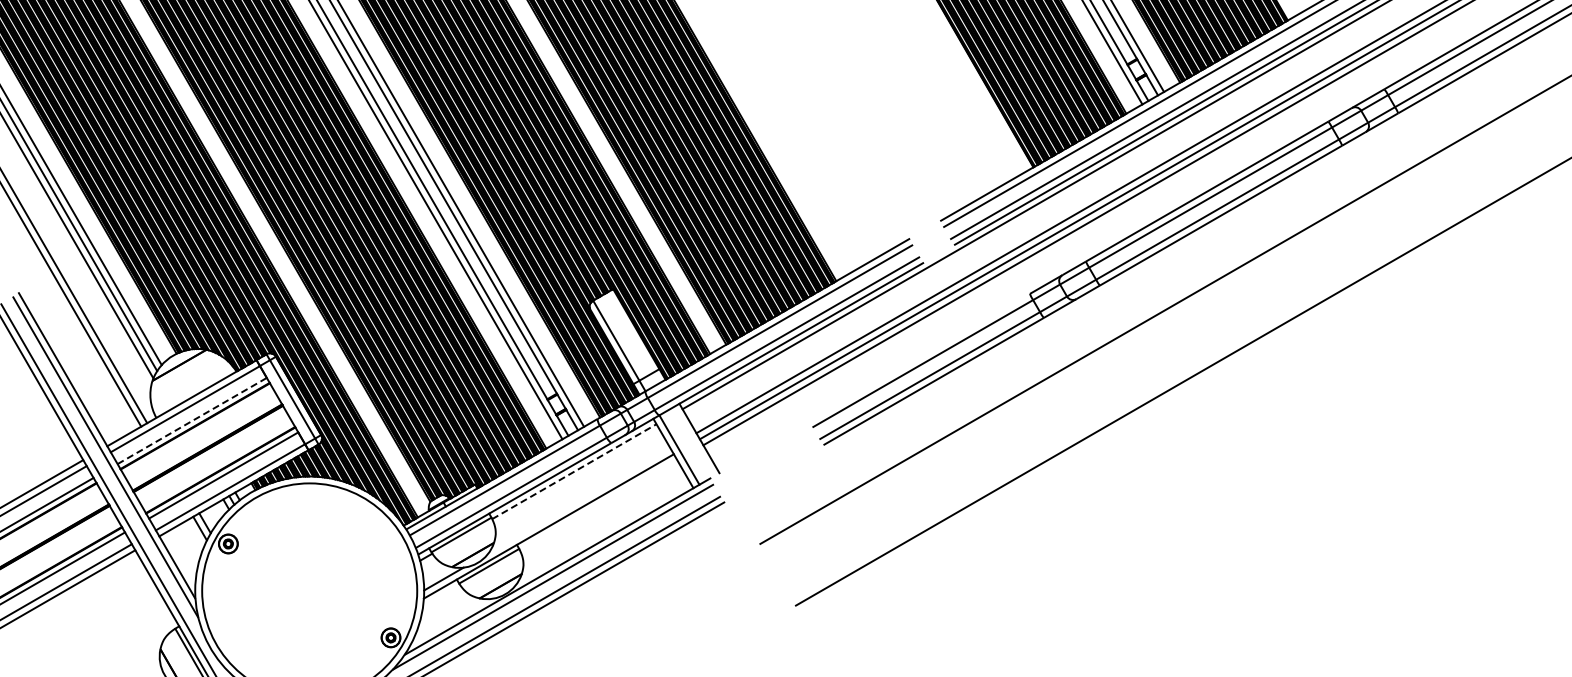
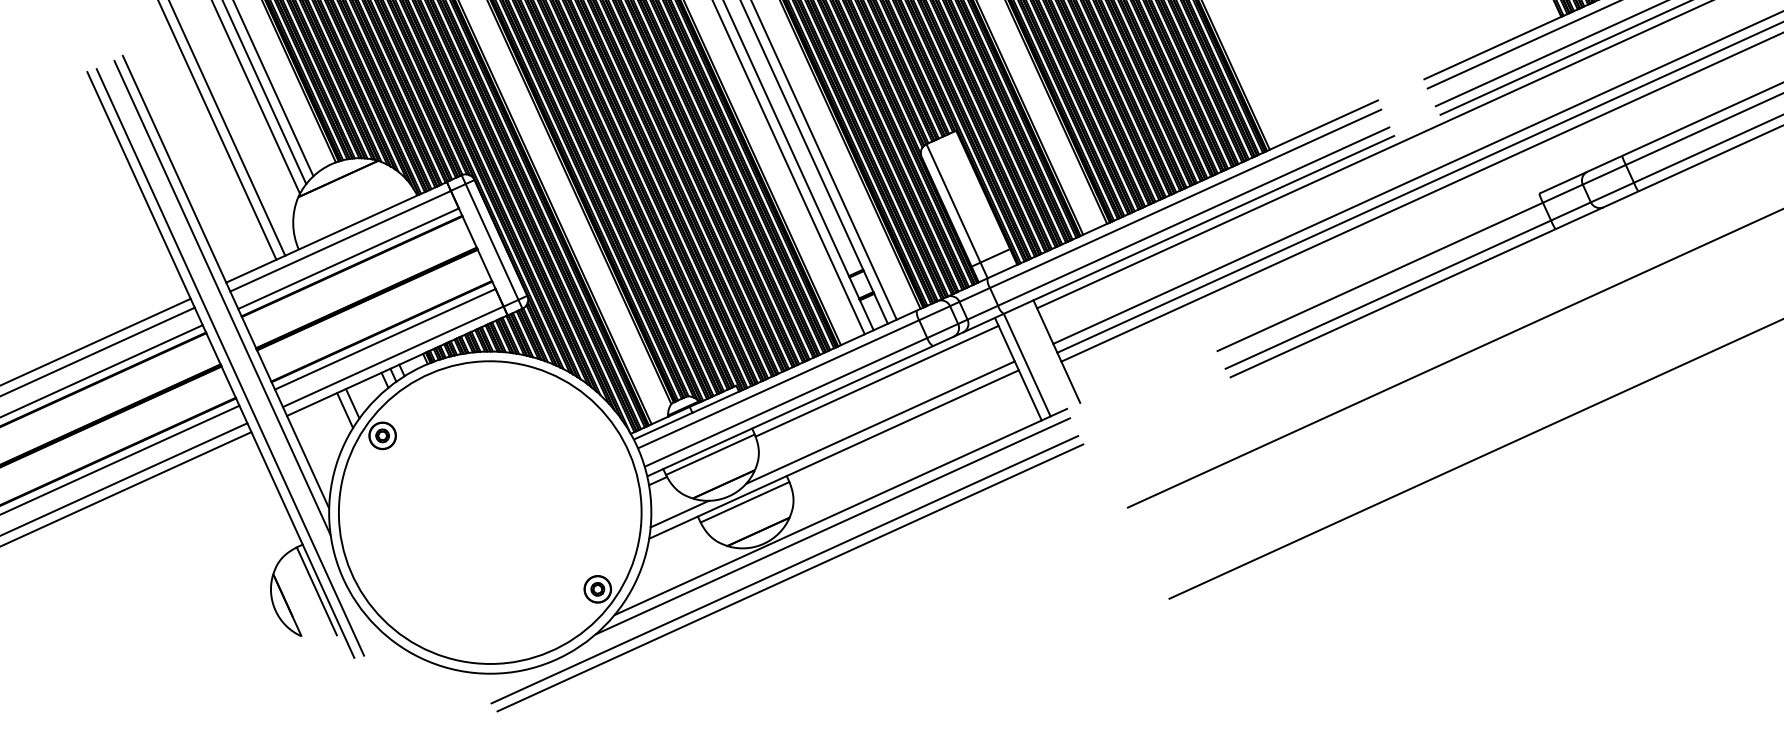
line: (192, 420) -> (349, 258), dashed -> solid
line: (574, 471) -> (877, 381), dashed -> solid
line: (579, 500) -> (880, 422), added

